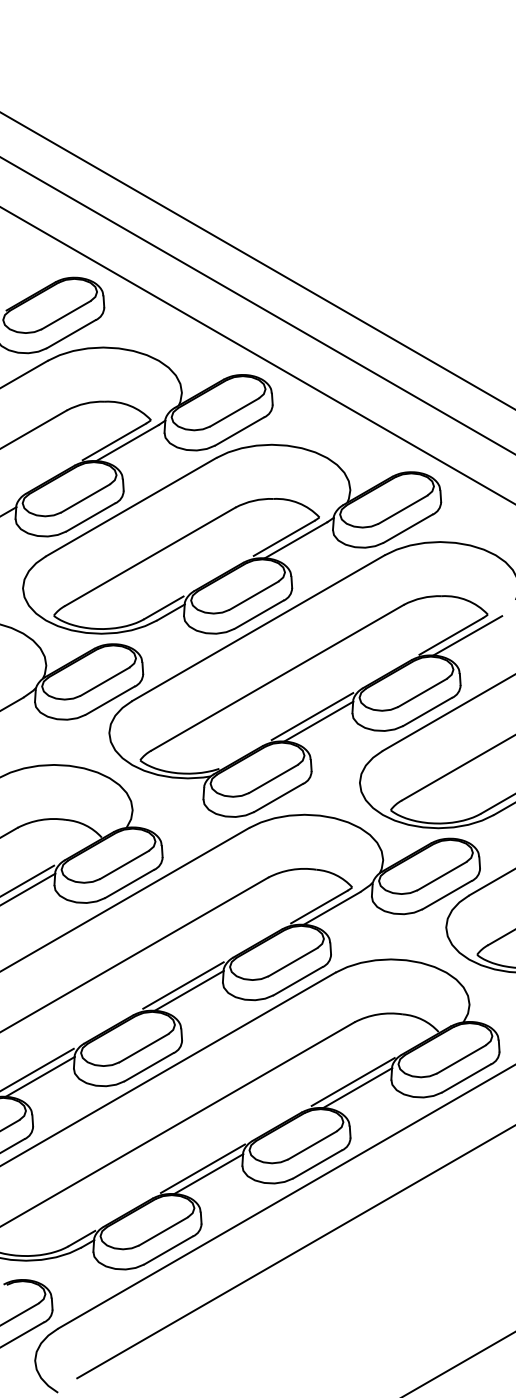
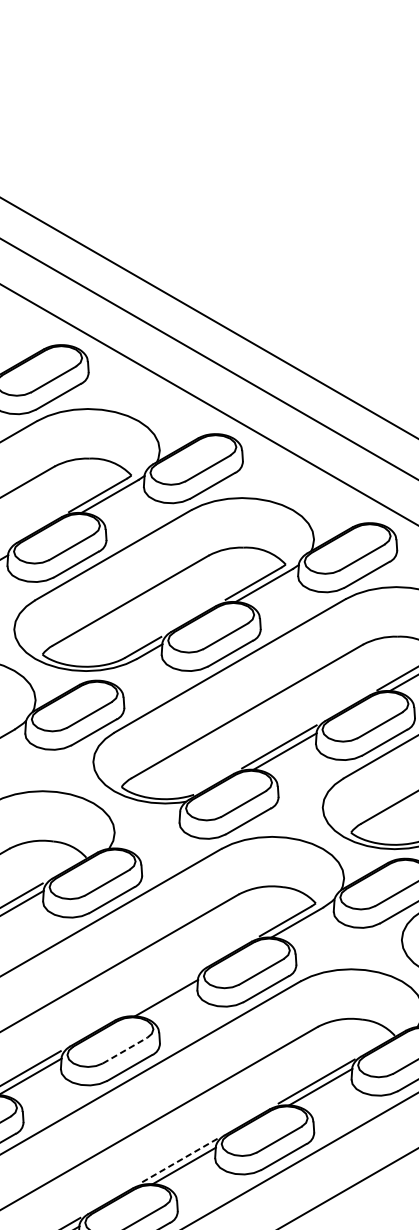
line: (183, 985) -> (161, 993), removed
line: (144, 1047) -> (125, 1049), solid -> dashed
line: (202, 1168) -> (178, 1160), solid -> dashed

